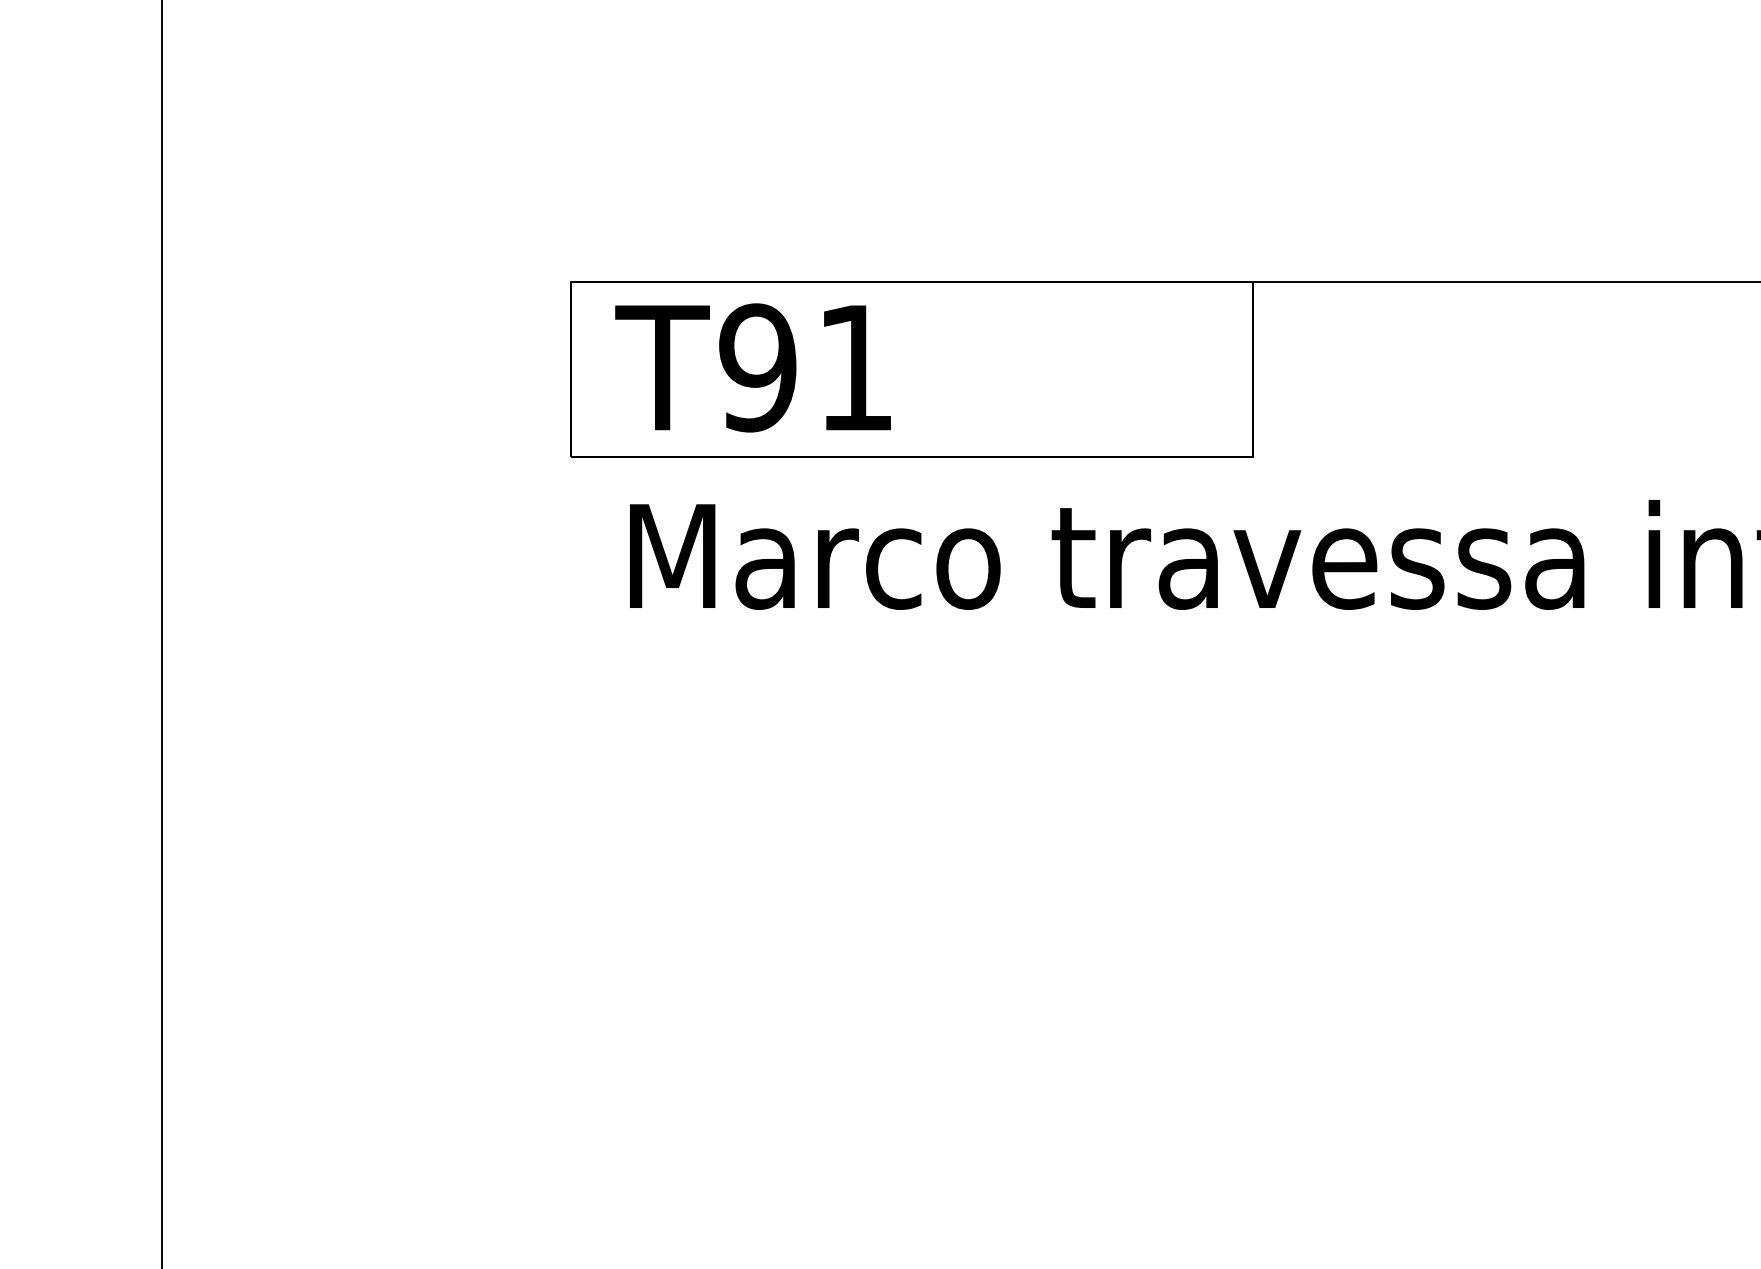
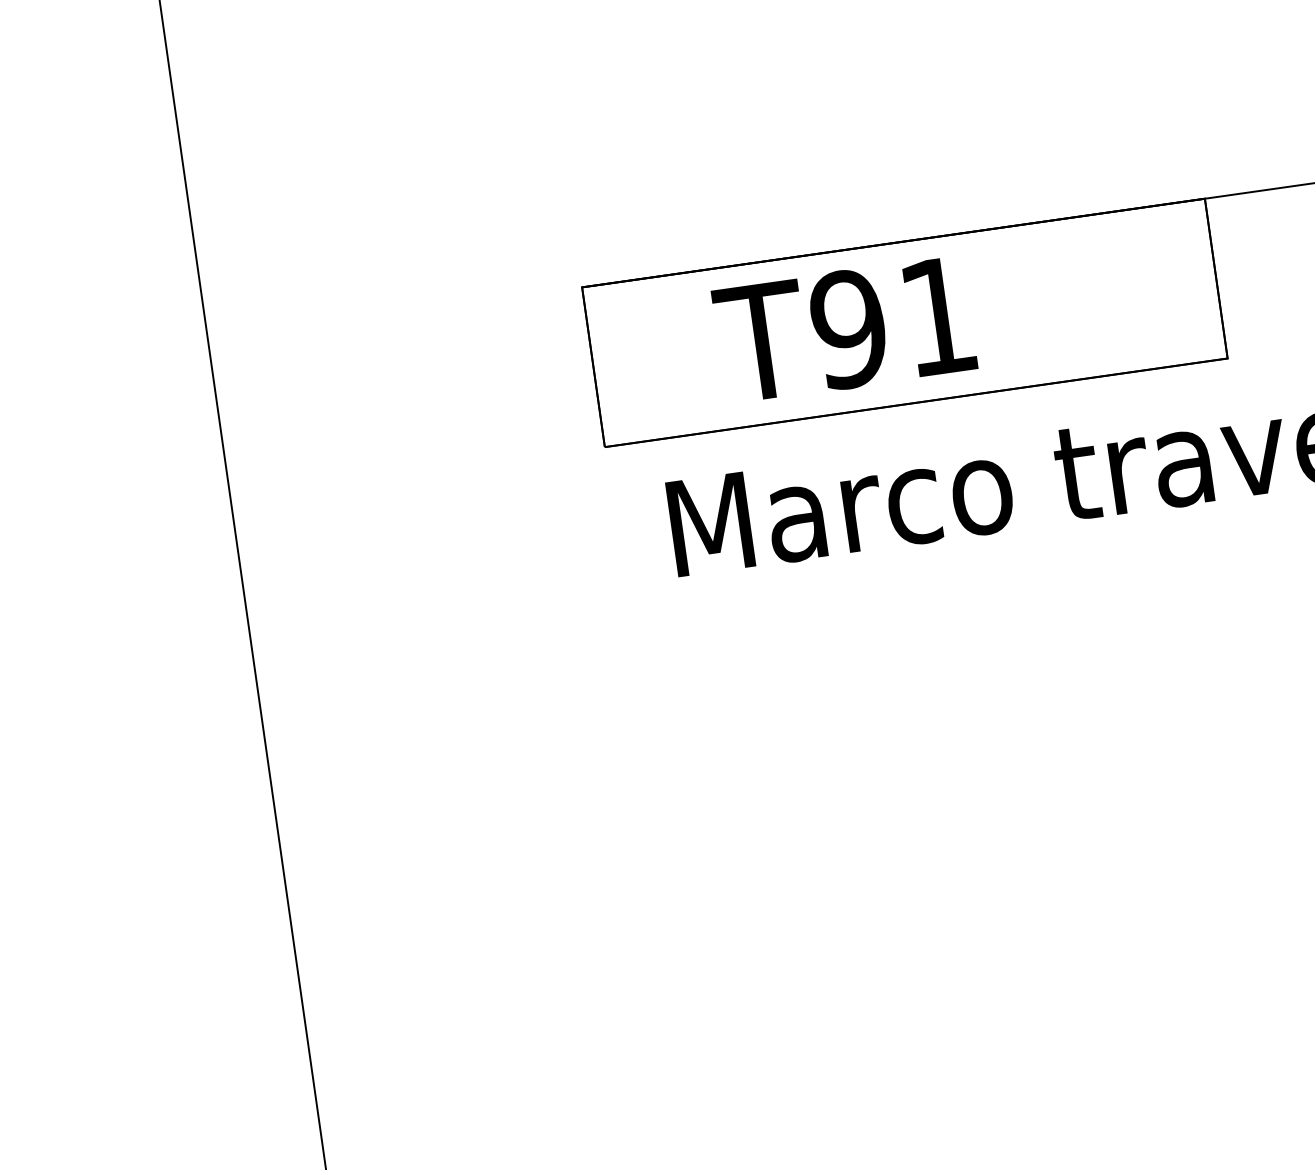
text: (752, 367) -> (844, 329), moved

